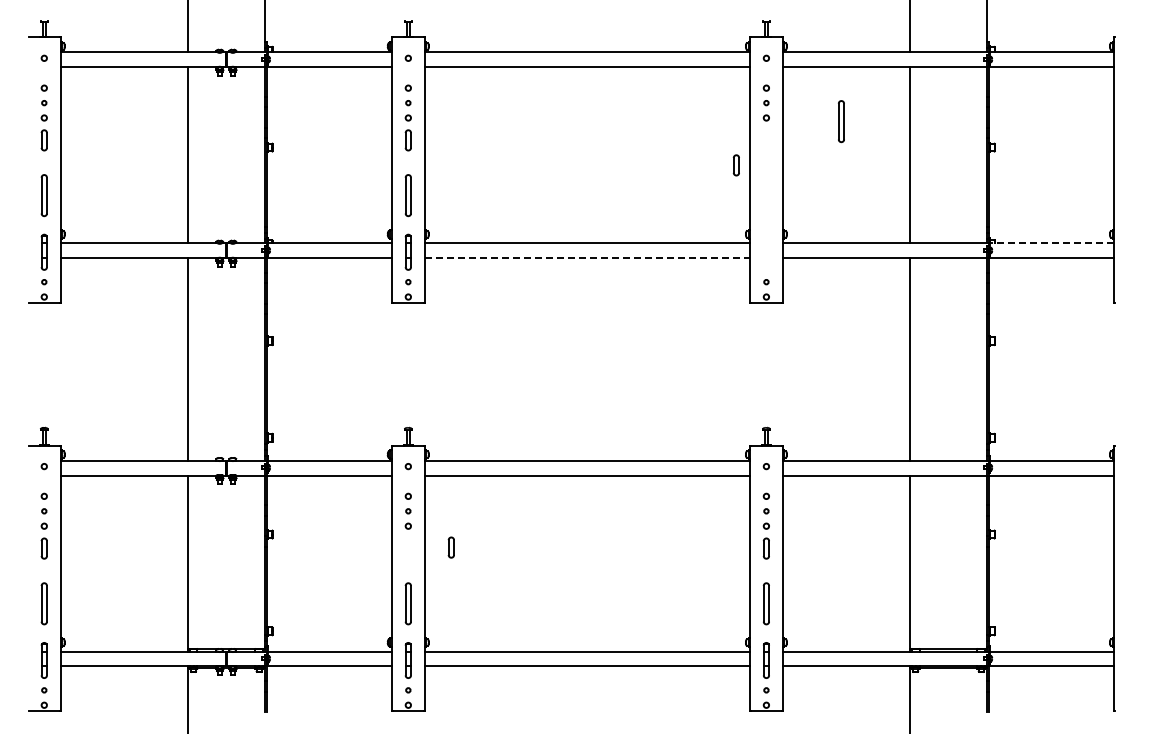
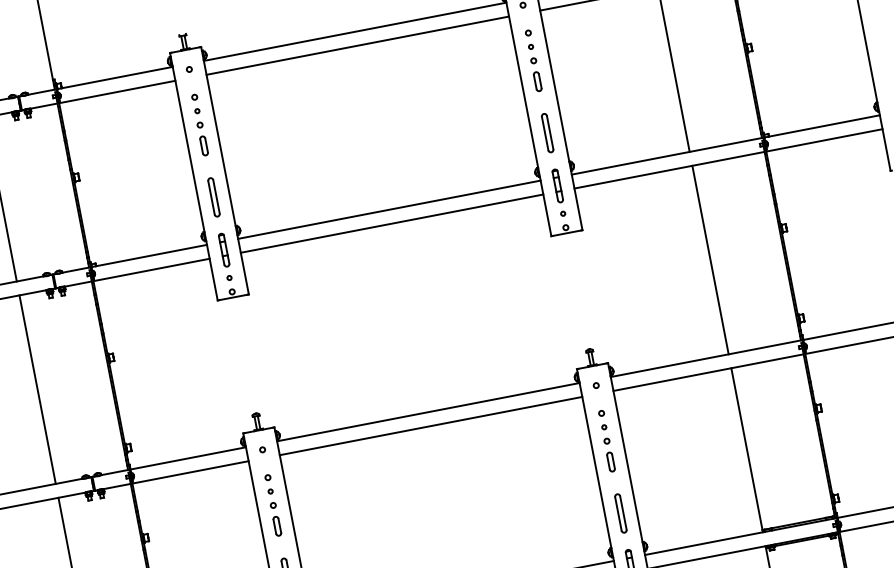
part: (841, 121) -> (547, 133), moved
part: (735, 165) -> (536, 81), moved
line: (1051, 243) -> (821, 126), dashed -> solid
part: (765, 251) -> (556, 185), added
line: (587, 258) -> (392, 223), dashed -> solid
part: (450, 547) -> (276, 526), moved

